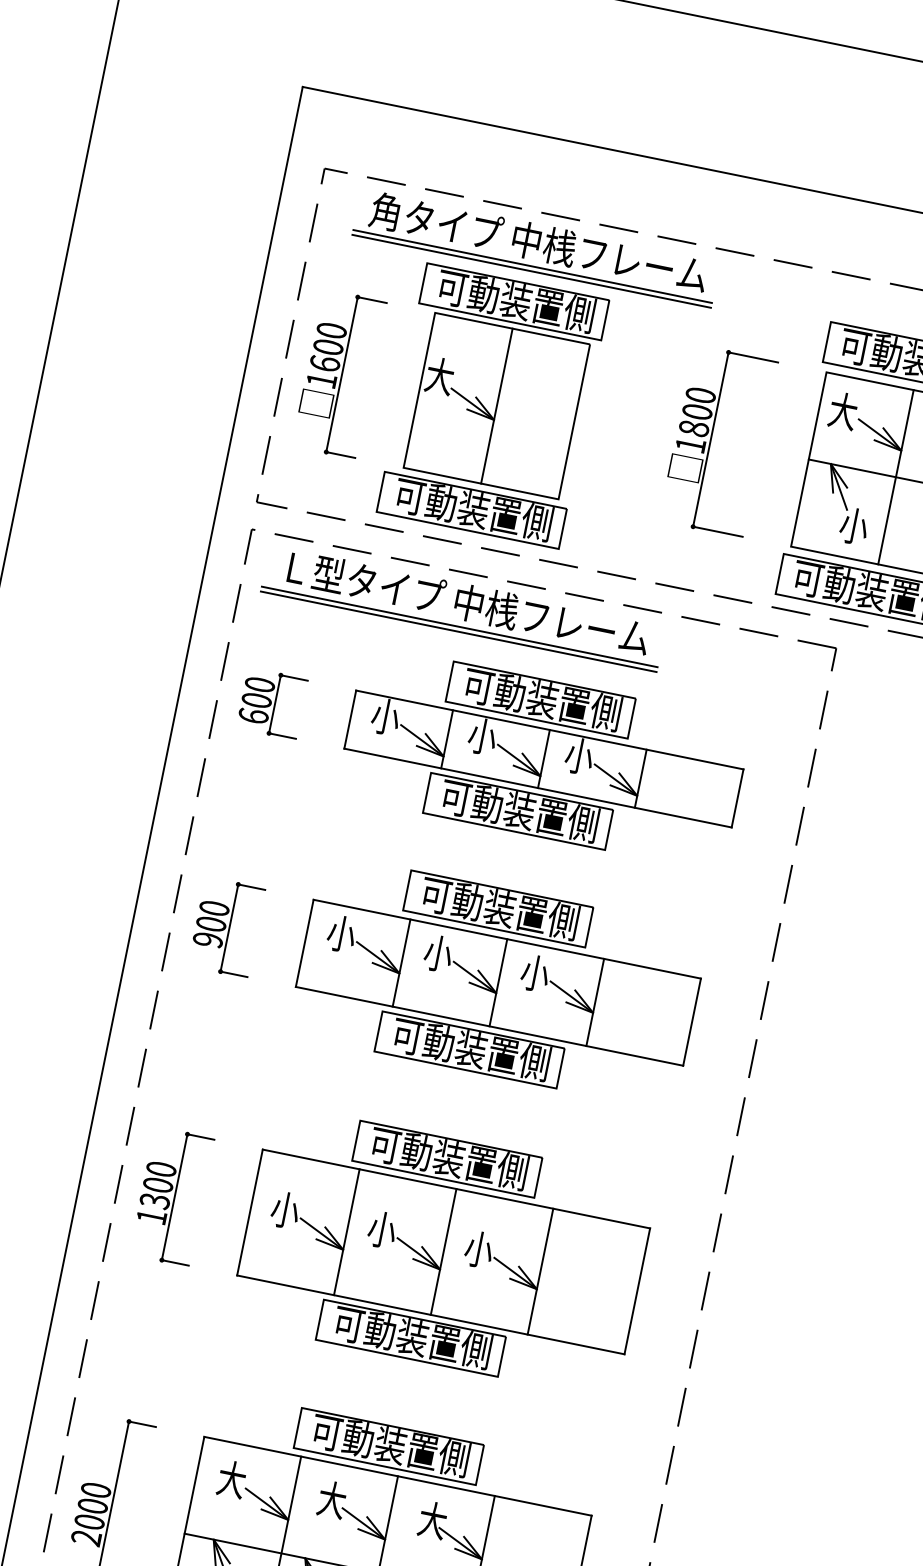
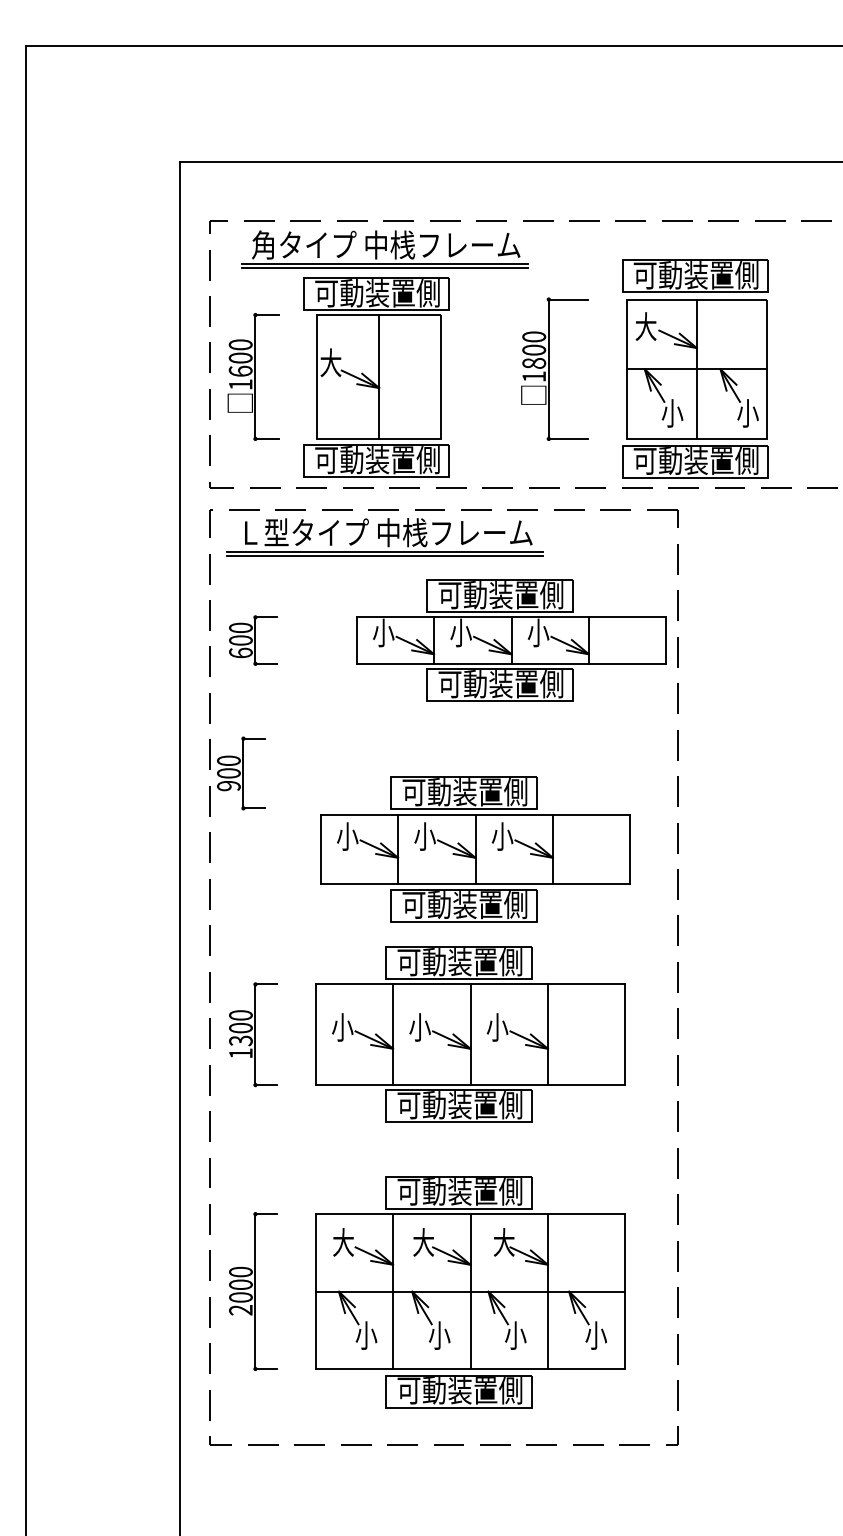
part: (543, 758) -> (511, 640), moved
part: (226, 927) -> (241, 773), moved
part: (498, 982) -> (475, 849), moved

